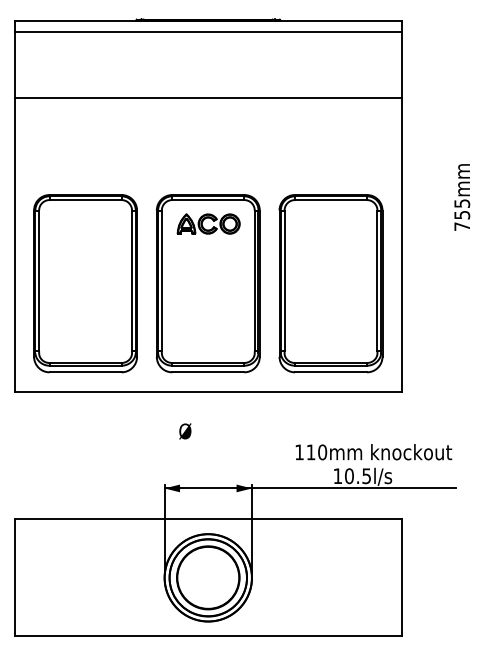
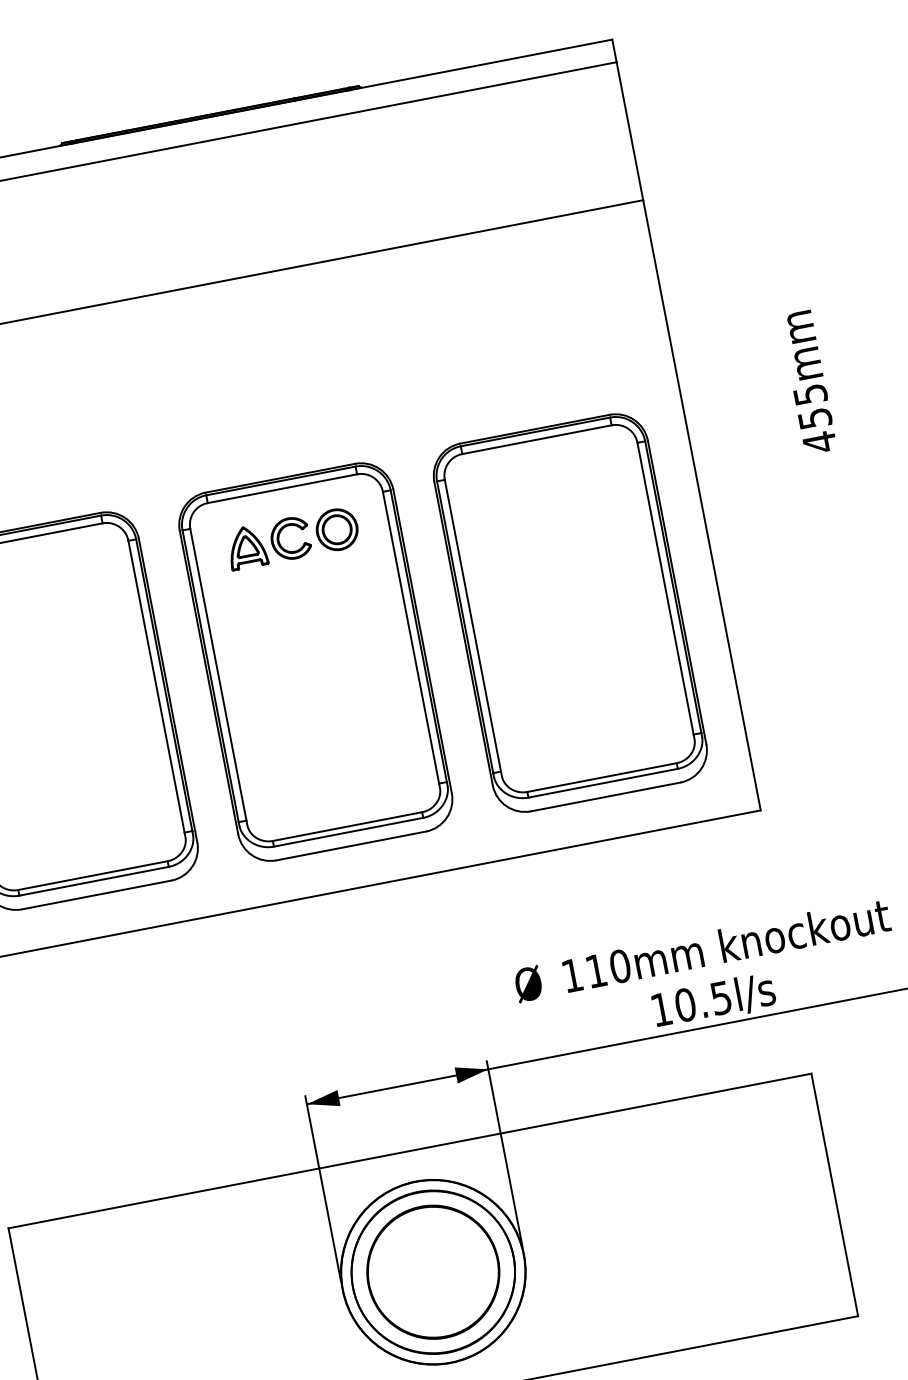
text: (461, 226) -> (818, 442), 755mm -> 455mm
text: (185, 431) -> (528, 984), moved

